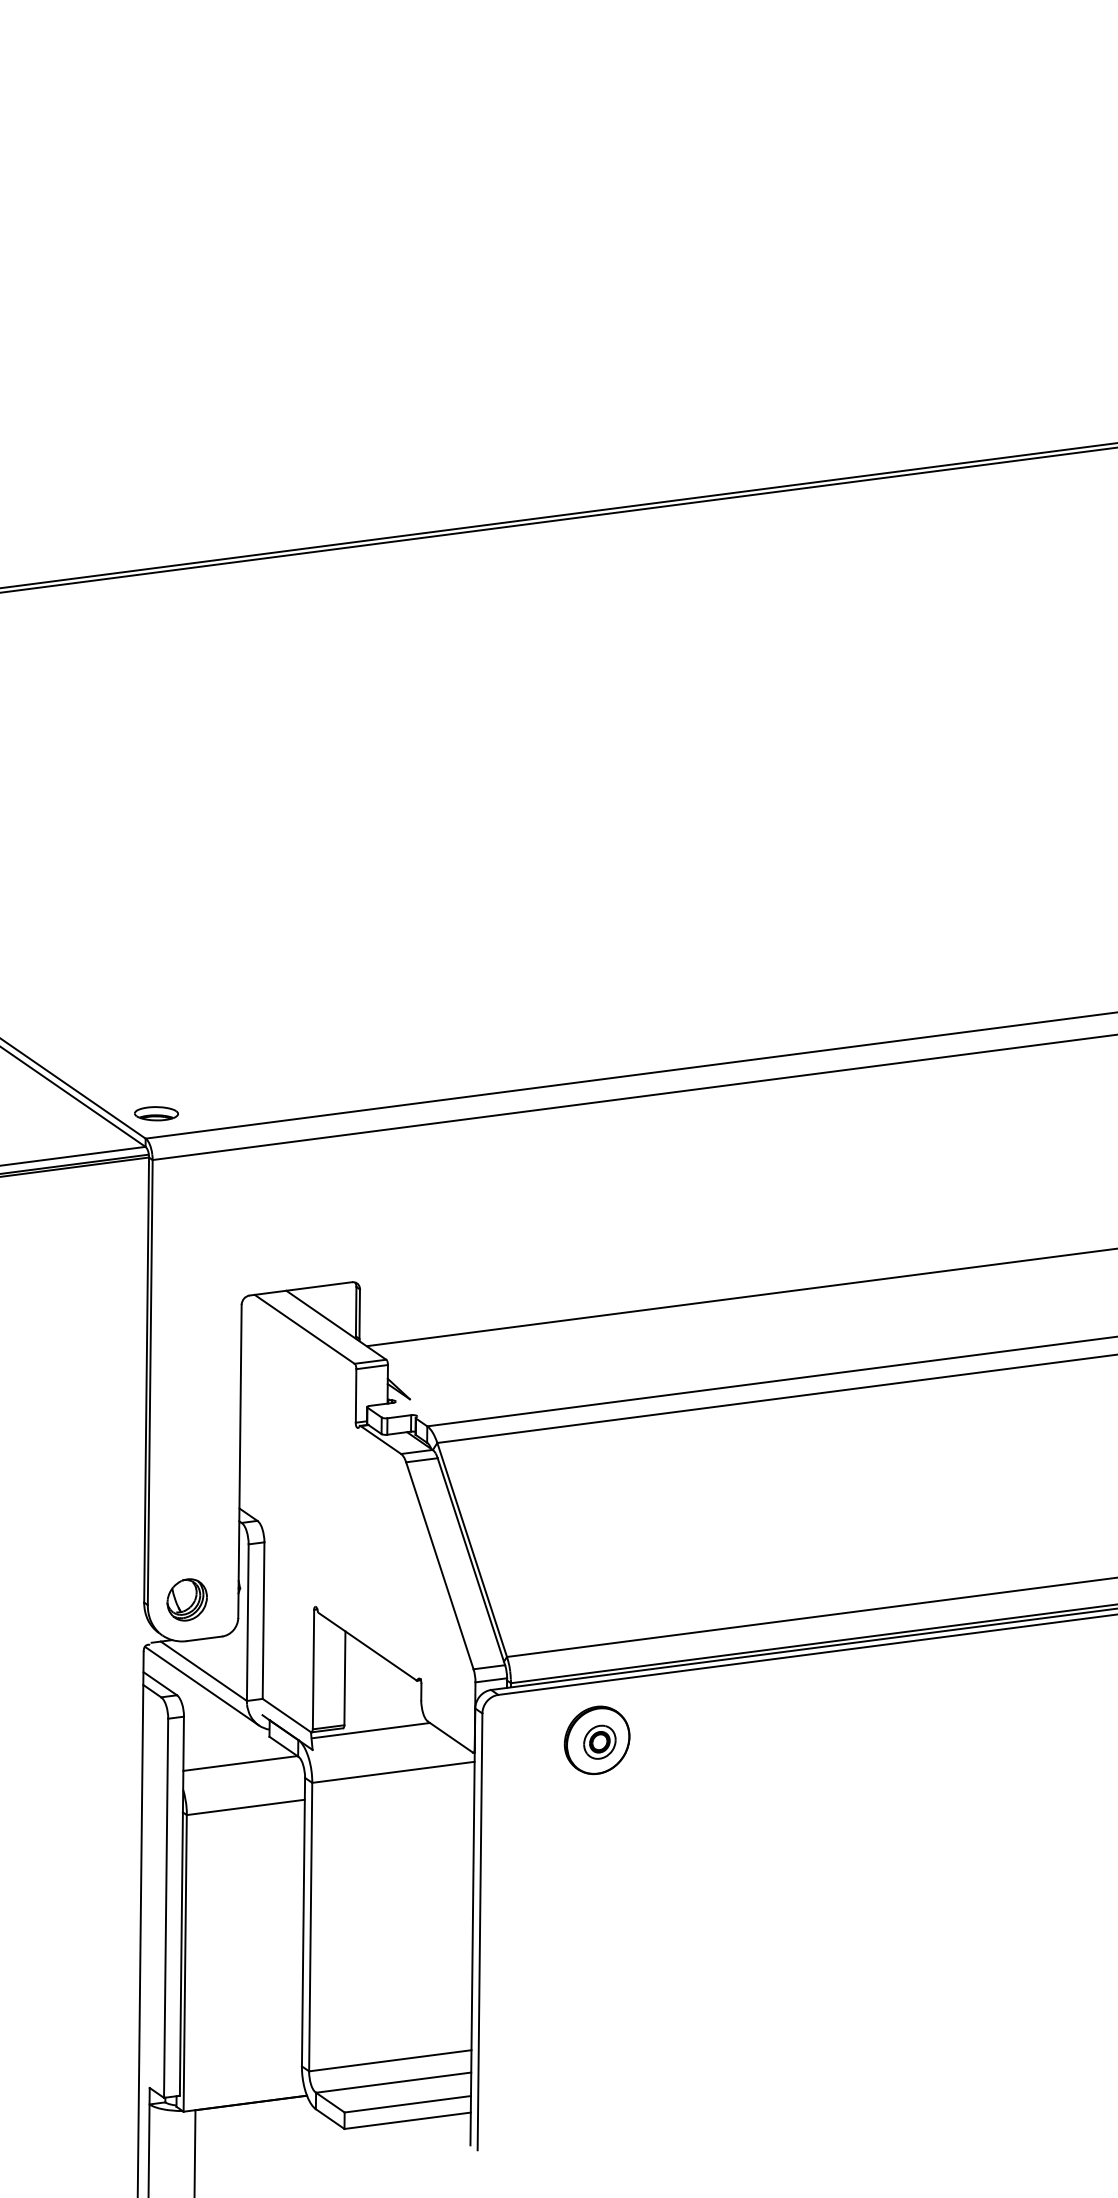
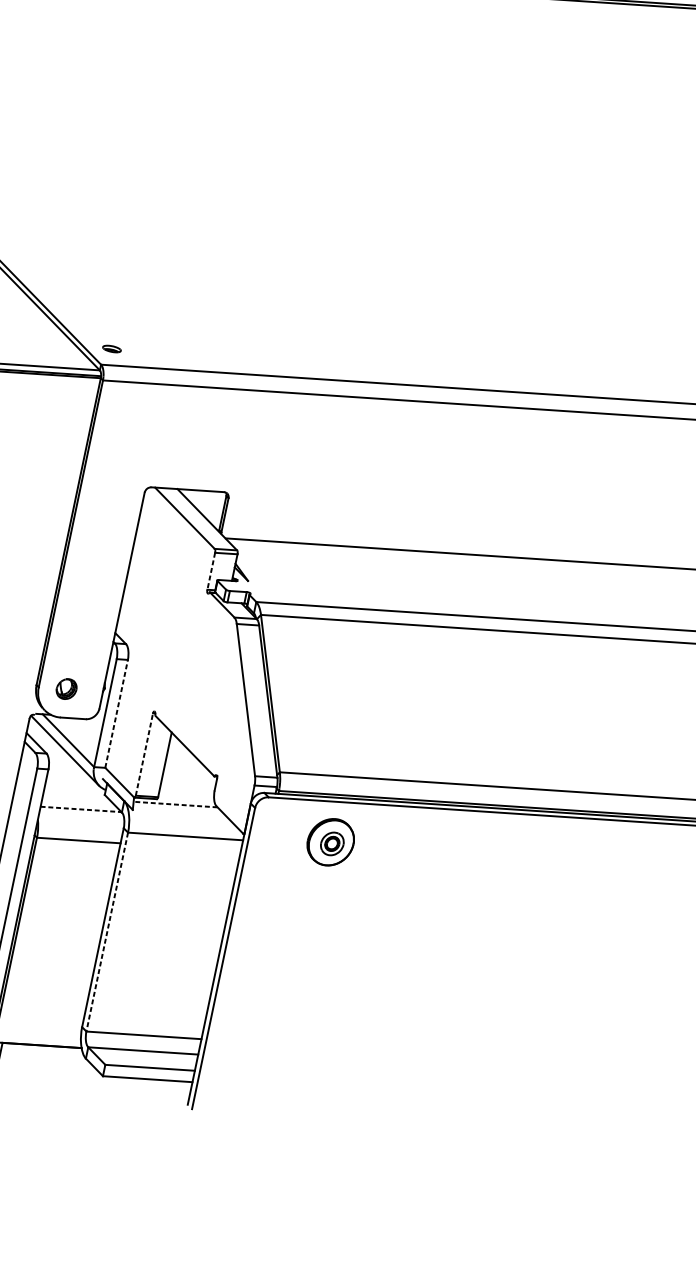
part: (156, 1113) -> (112, 348), size x0.6
line: (356, 1395) -> (211, 571), solid -> dashed
part: (186, 1599) -> (66, 688), size x0.7
line: (263, 1620) -> (116, 713), solid -> dashed
line: (313, 1669) -> (144, 754), solid -> dashed
line: (370, 1730) -> (175, 804), solid -> dashed
line: (240, 1763) -> (81, 809), solid -> dashed
line: (310, 1927) -> (107, 932), solid -> dashed

